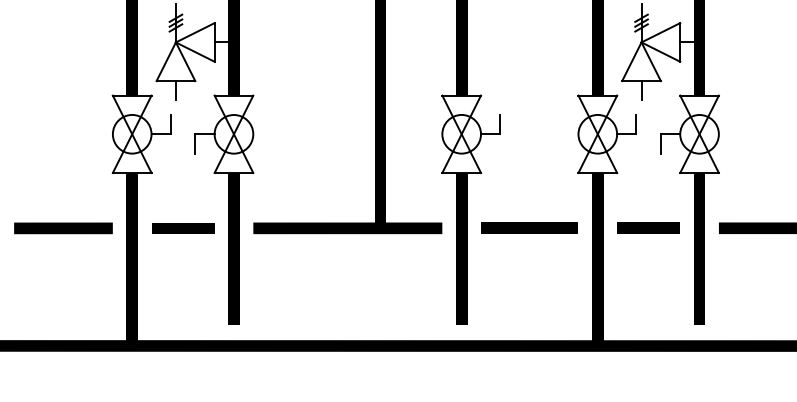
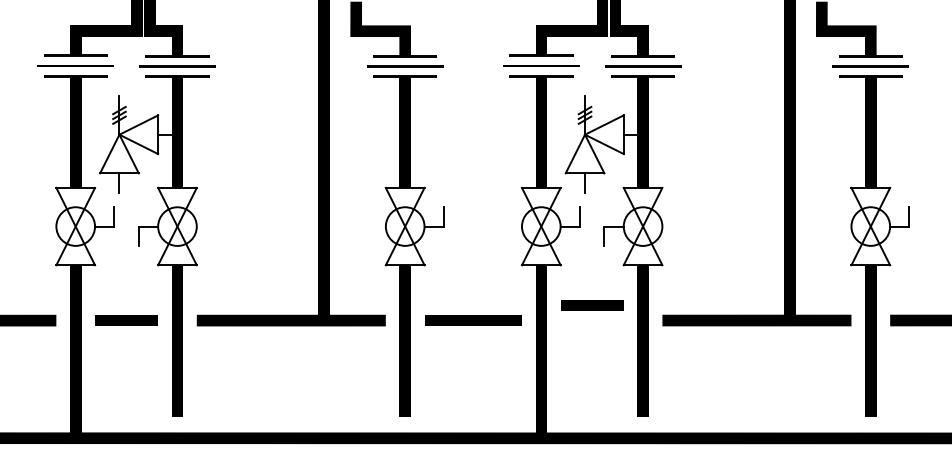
line: (648, 228) -> (592, 305), moved

